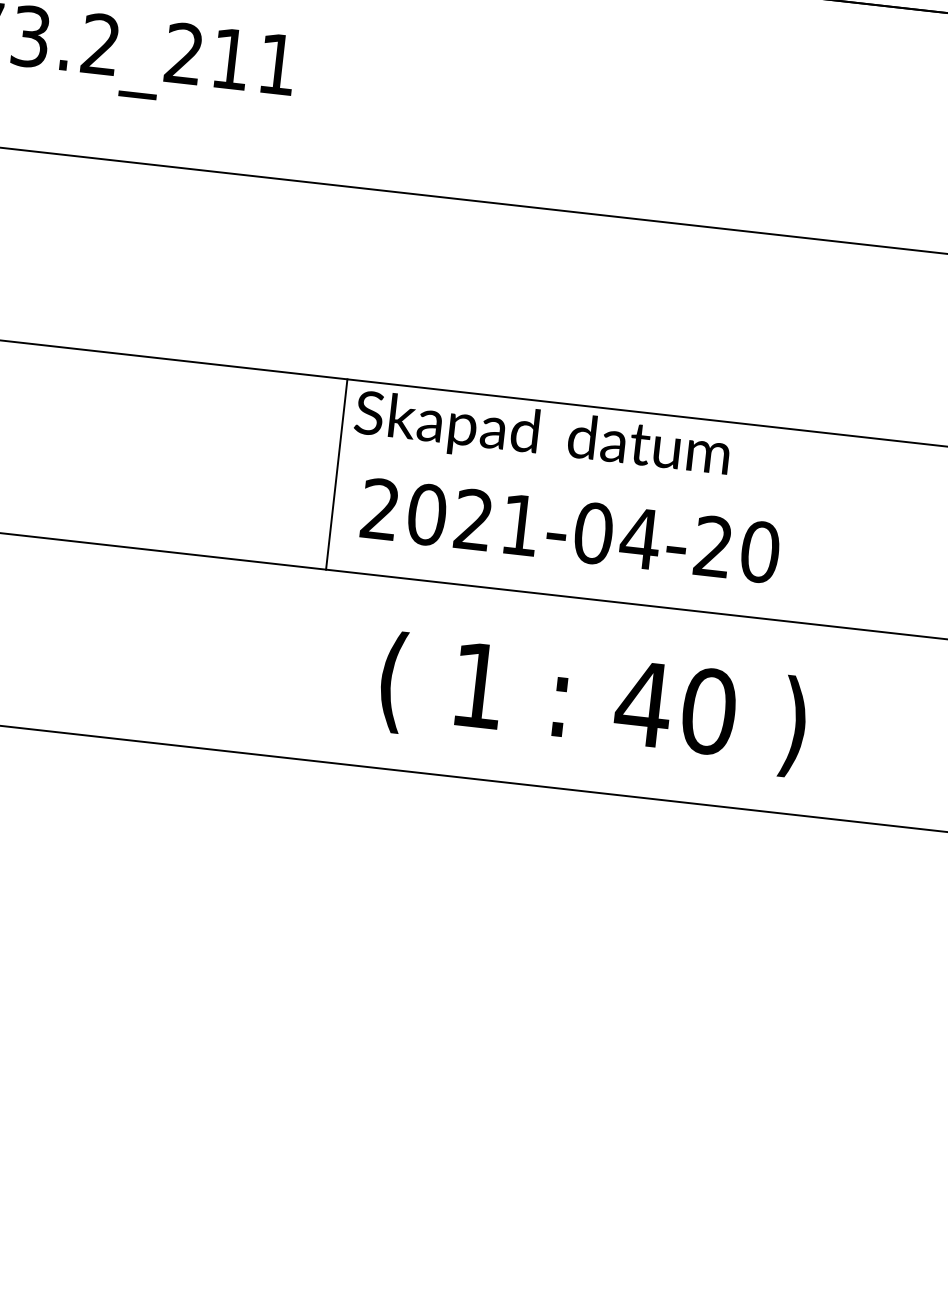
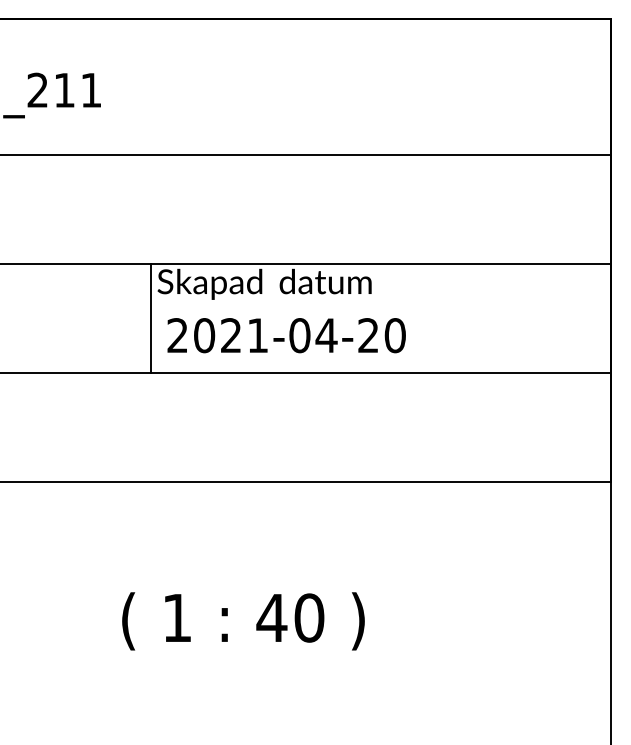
text: (593, 704) -> (243, 621), moved

